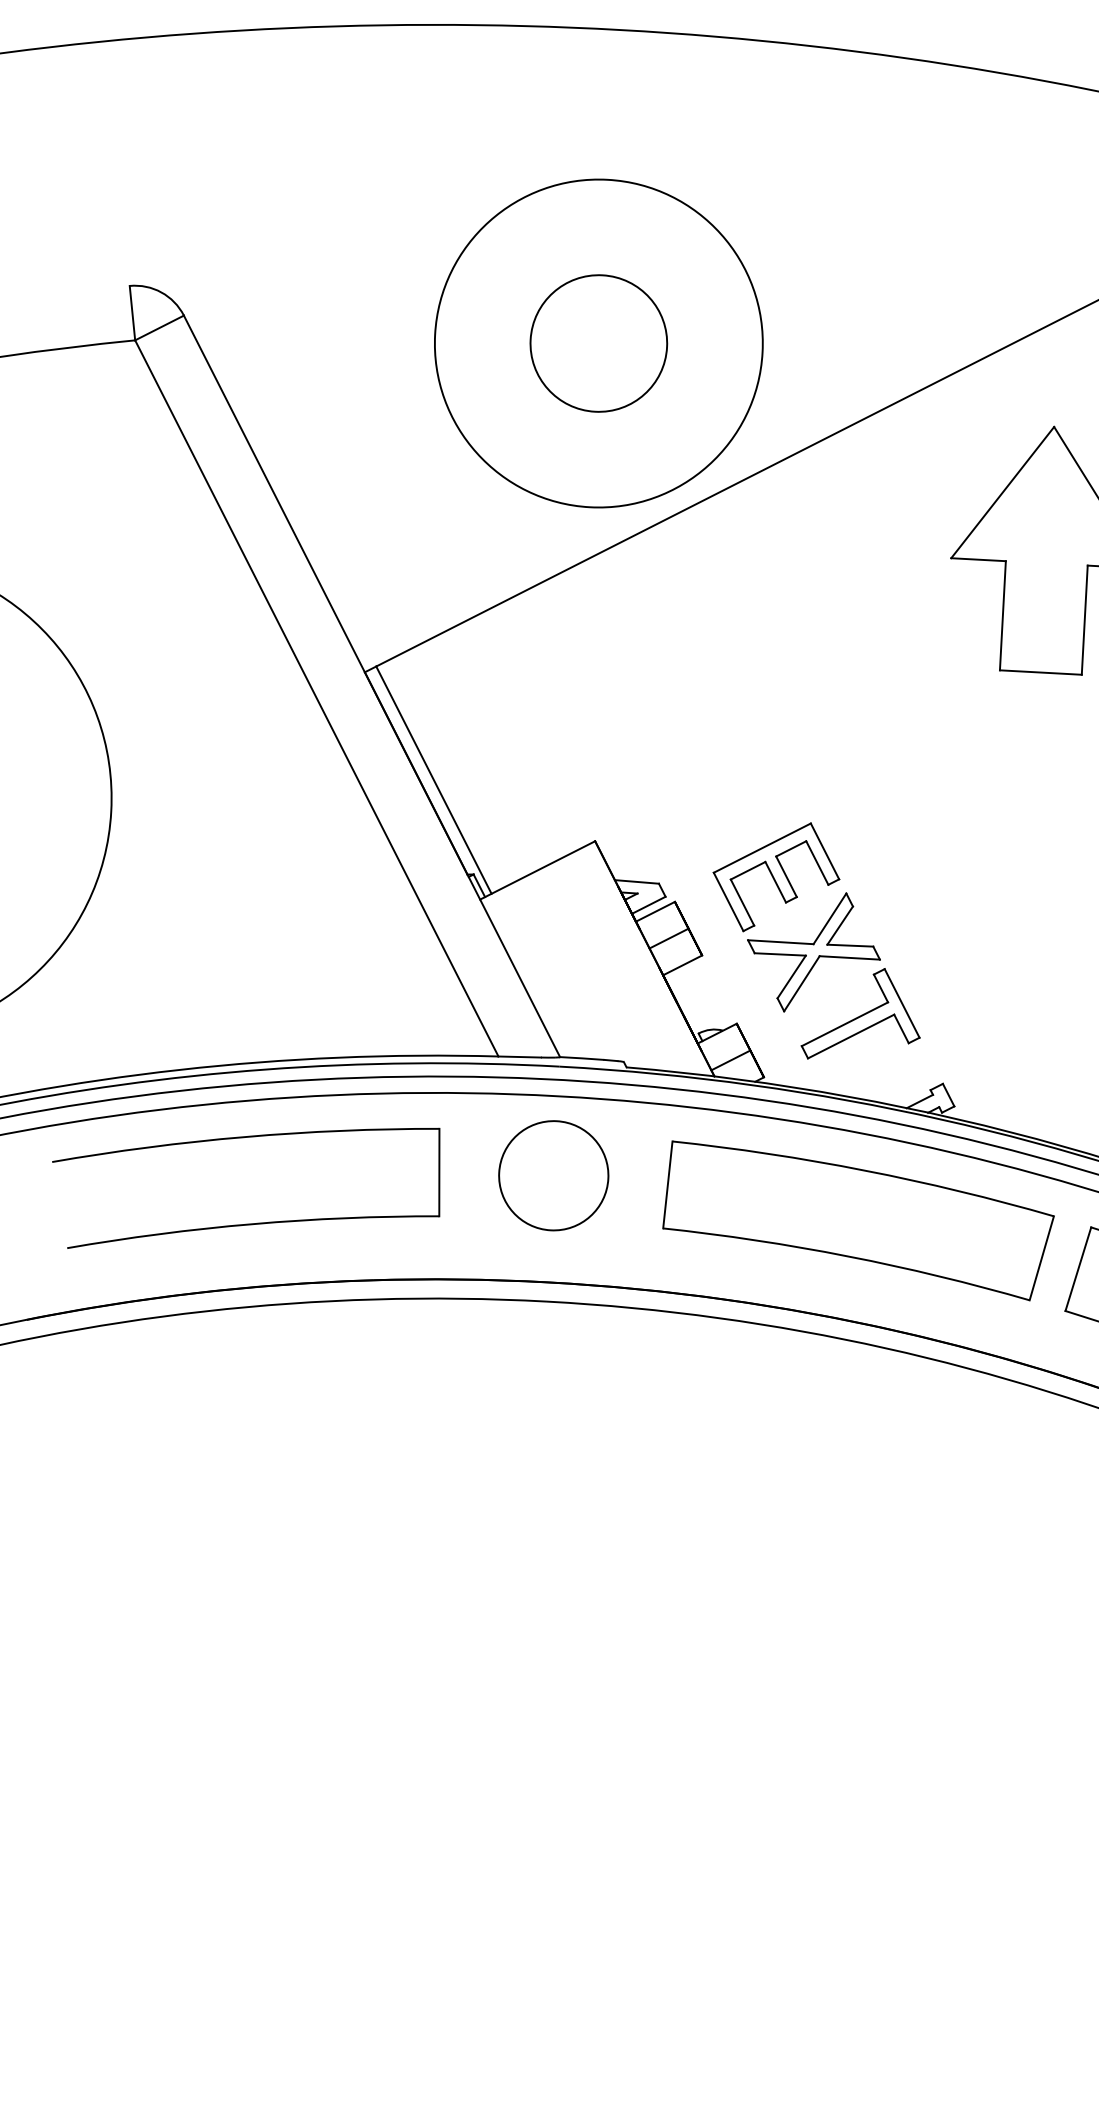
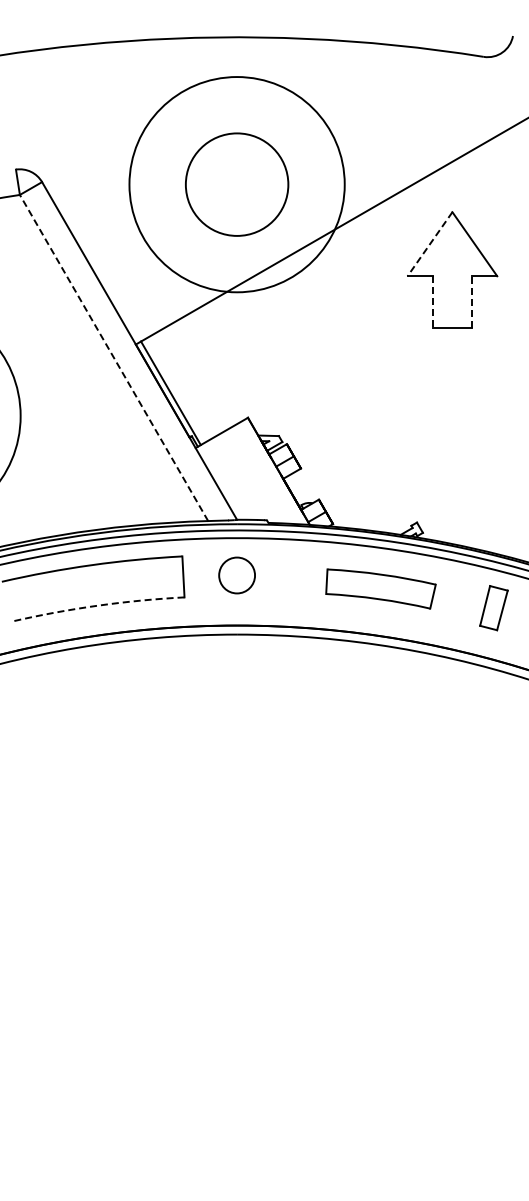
circle: (597, 343) -> (236, 184), size x1.4
circle: (599, 343) -> (237, 184), size x1.6
line: (1001, 493) -> (429, 244), solid -> dashed
line: (1003, 614) -> (433, 301), solid -> dashed
line: (1084, 619) -> (471, 301), solid -> dashed
line: (315, 697) -> (113, 357), solid -> dashed
part: (817, 940) -> (354, 458), removed
circle: (552, 1175) -> (236, 575), size x0.7
part: (857, 1219) -> (380, 588), size x0.6
arc: (253, 1223) -> (97, 605), solid -> dashed

